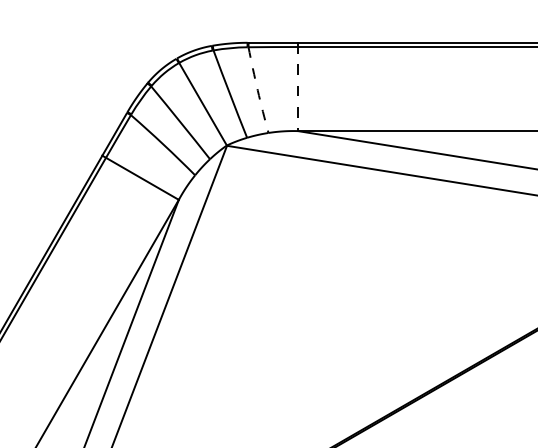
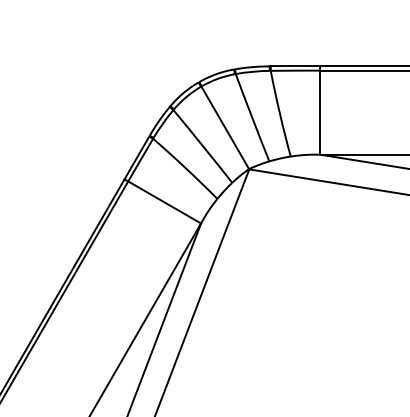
line: (297, 87) -> (319, 111), dashed -> solid
arc: (257, 90) -> (279, 114), dashed -> solid

